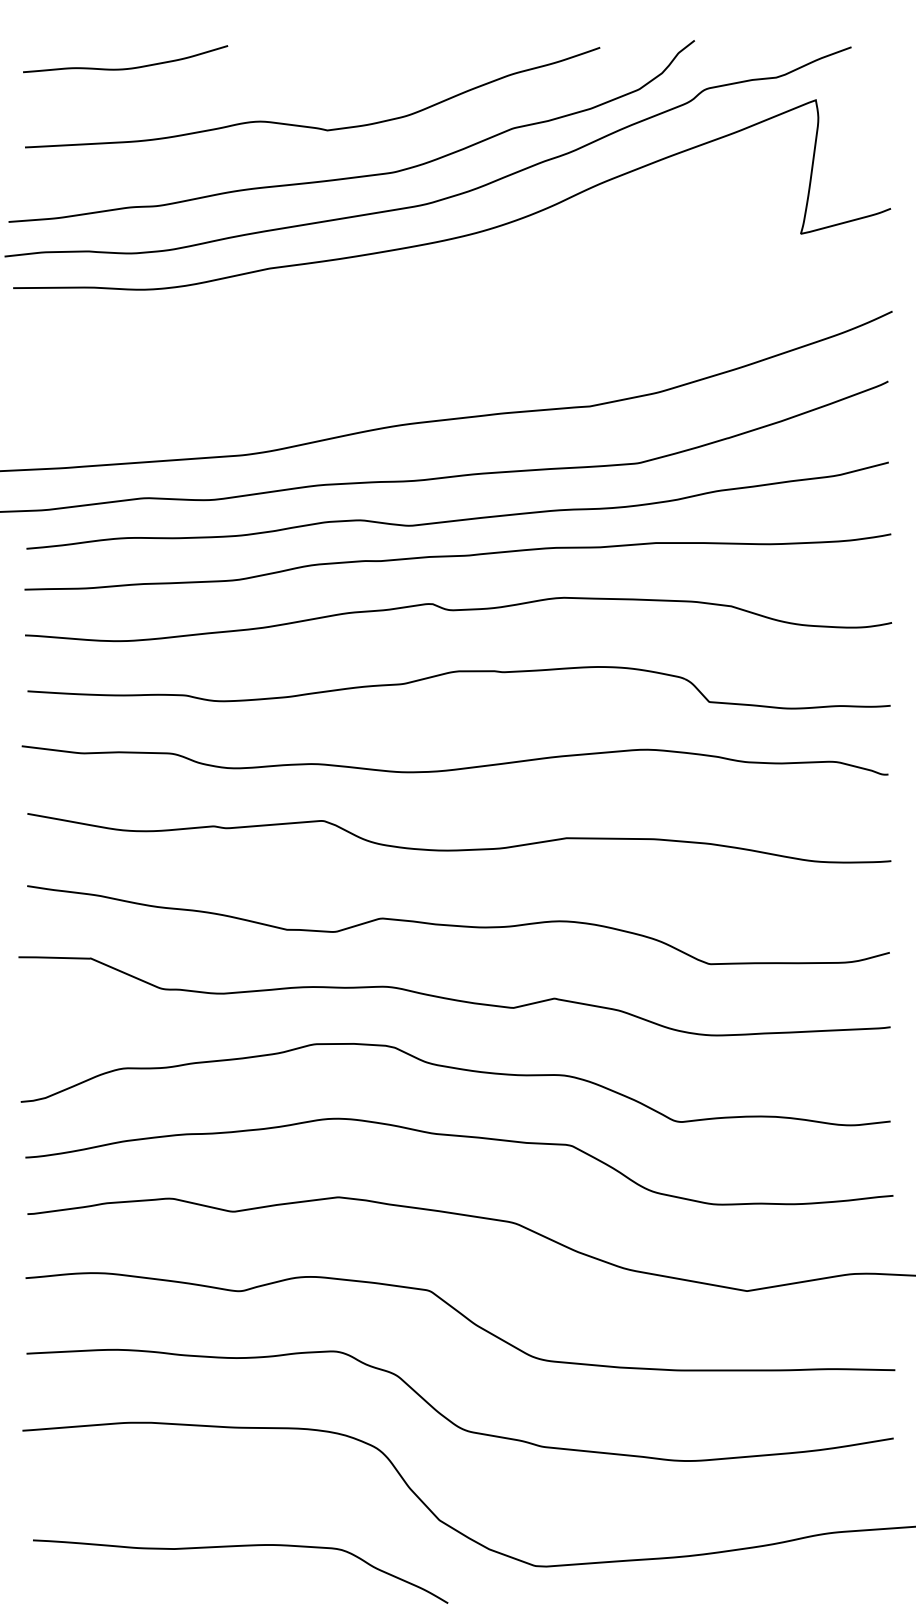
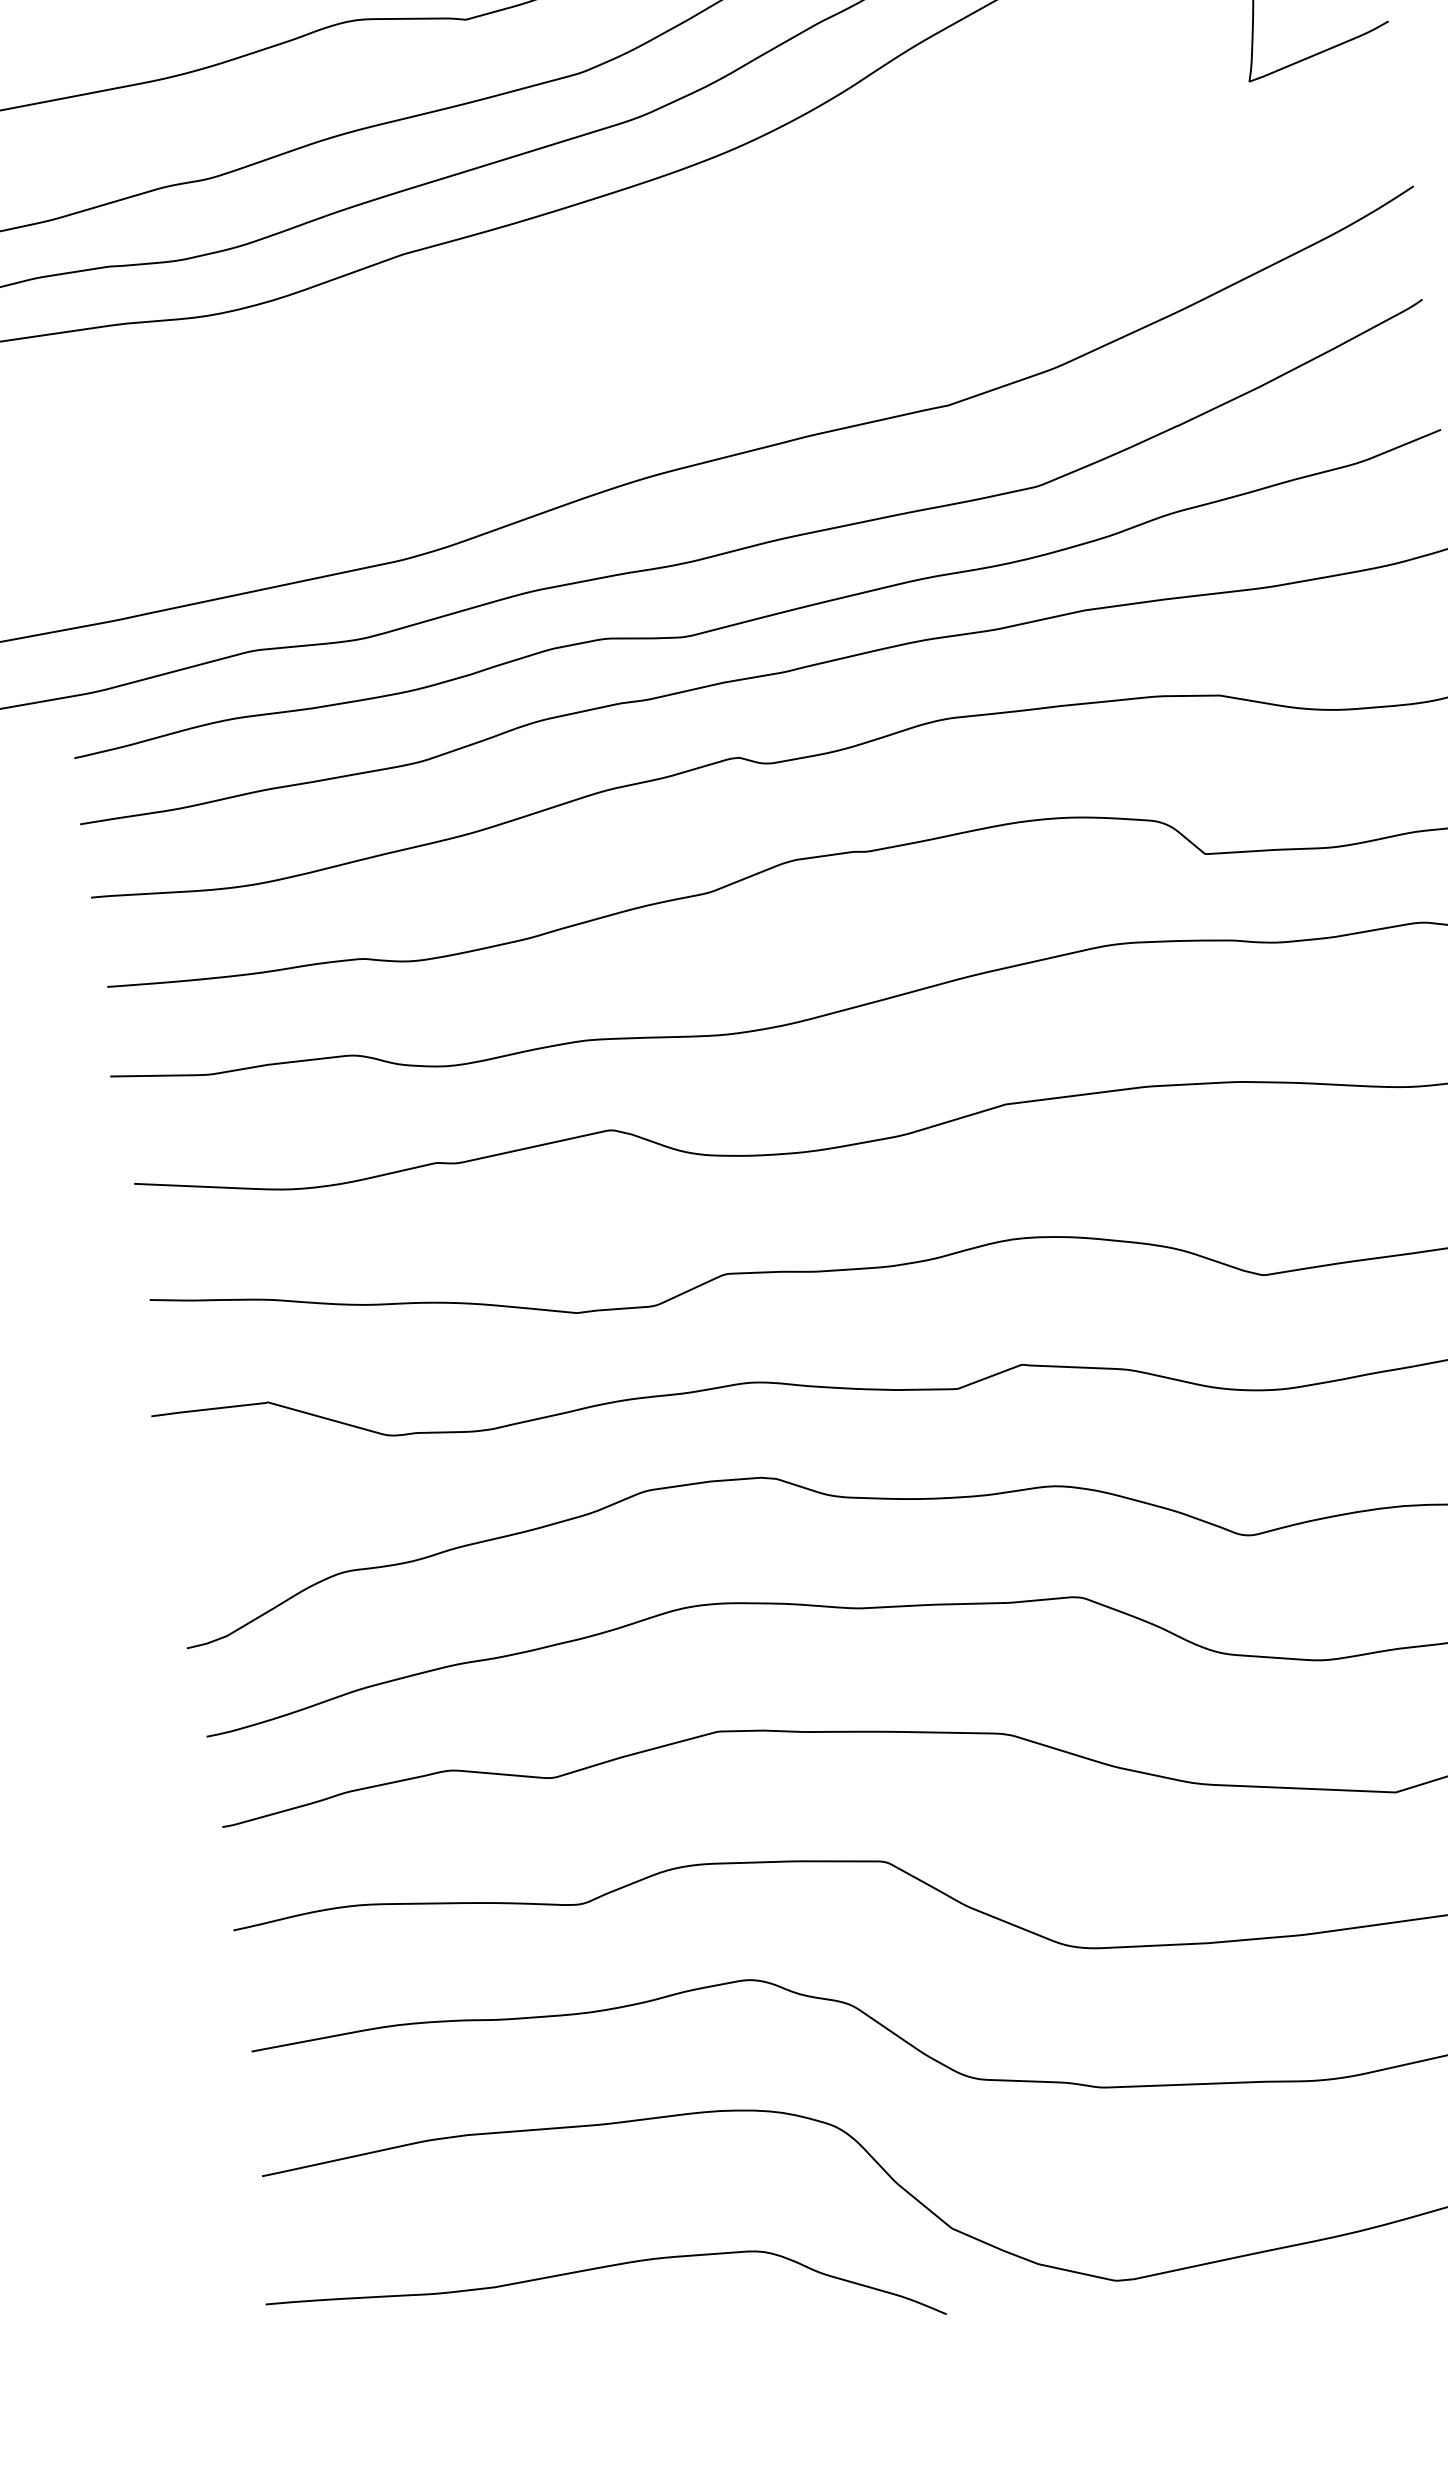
curve: (240, 1546) -> (600, 2268), moved

